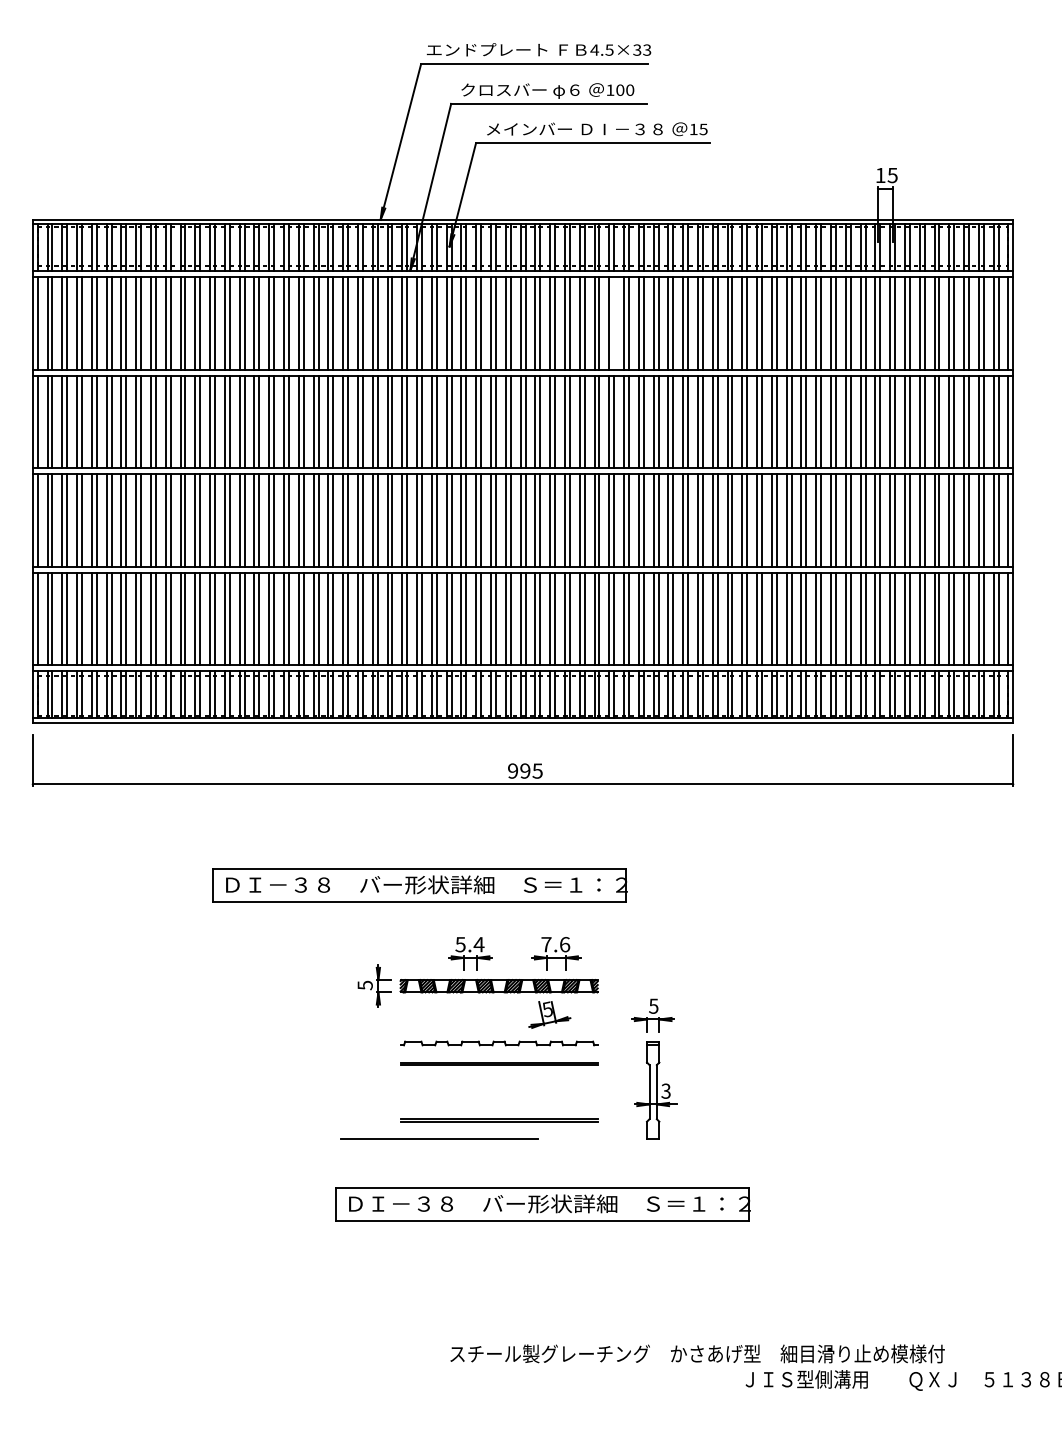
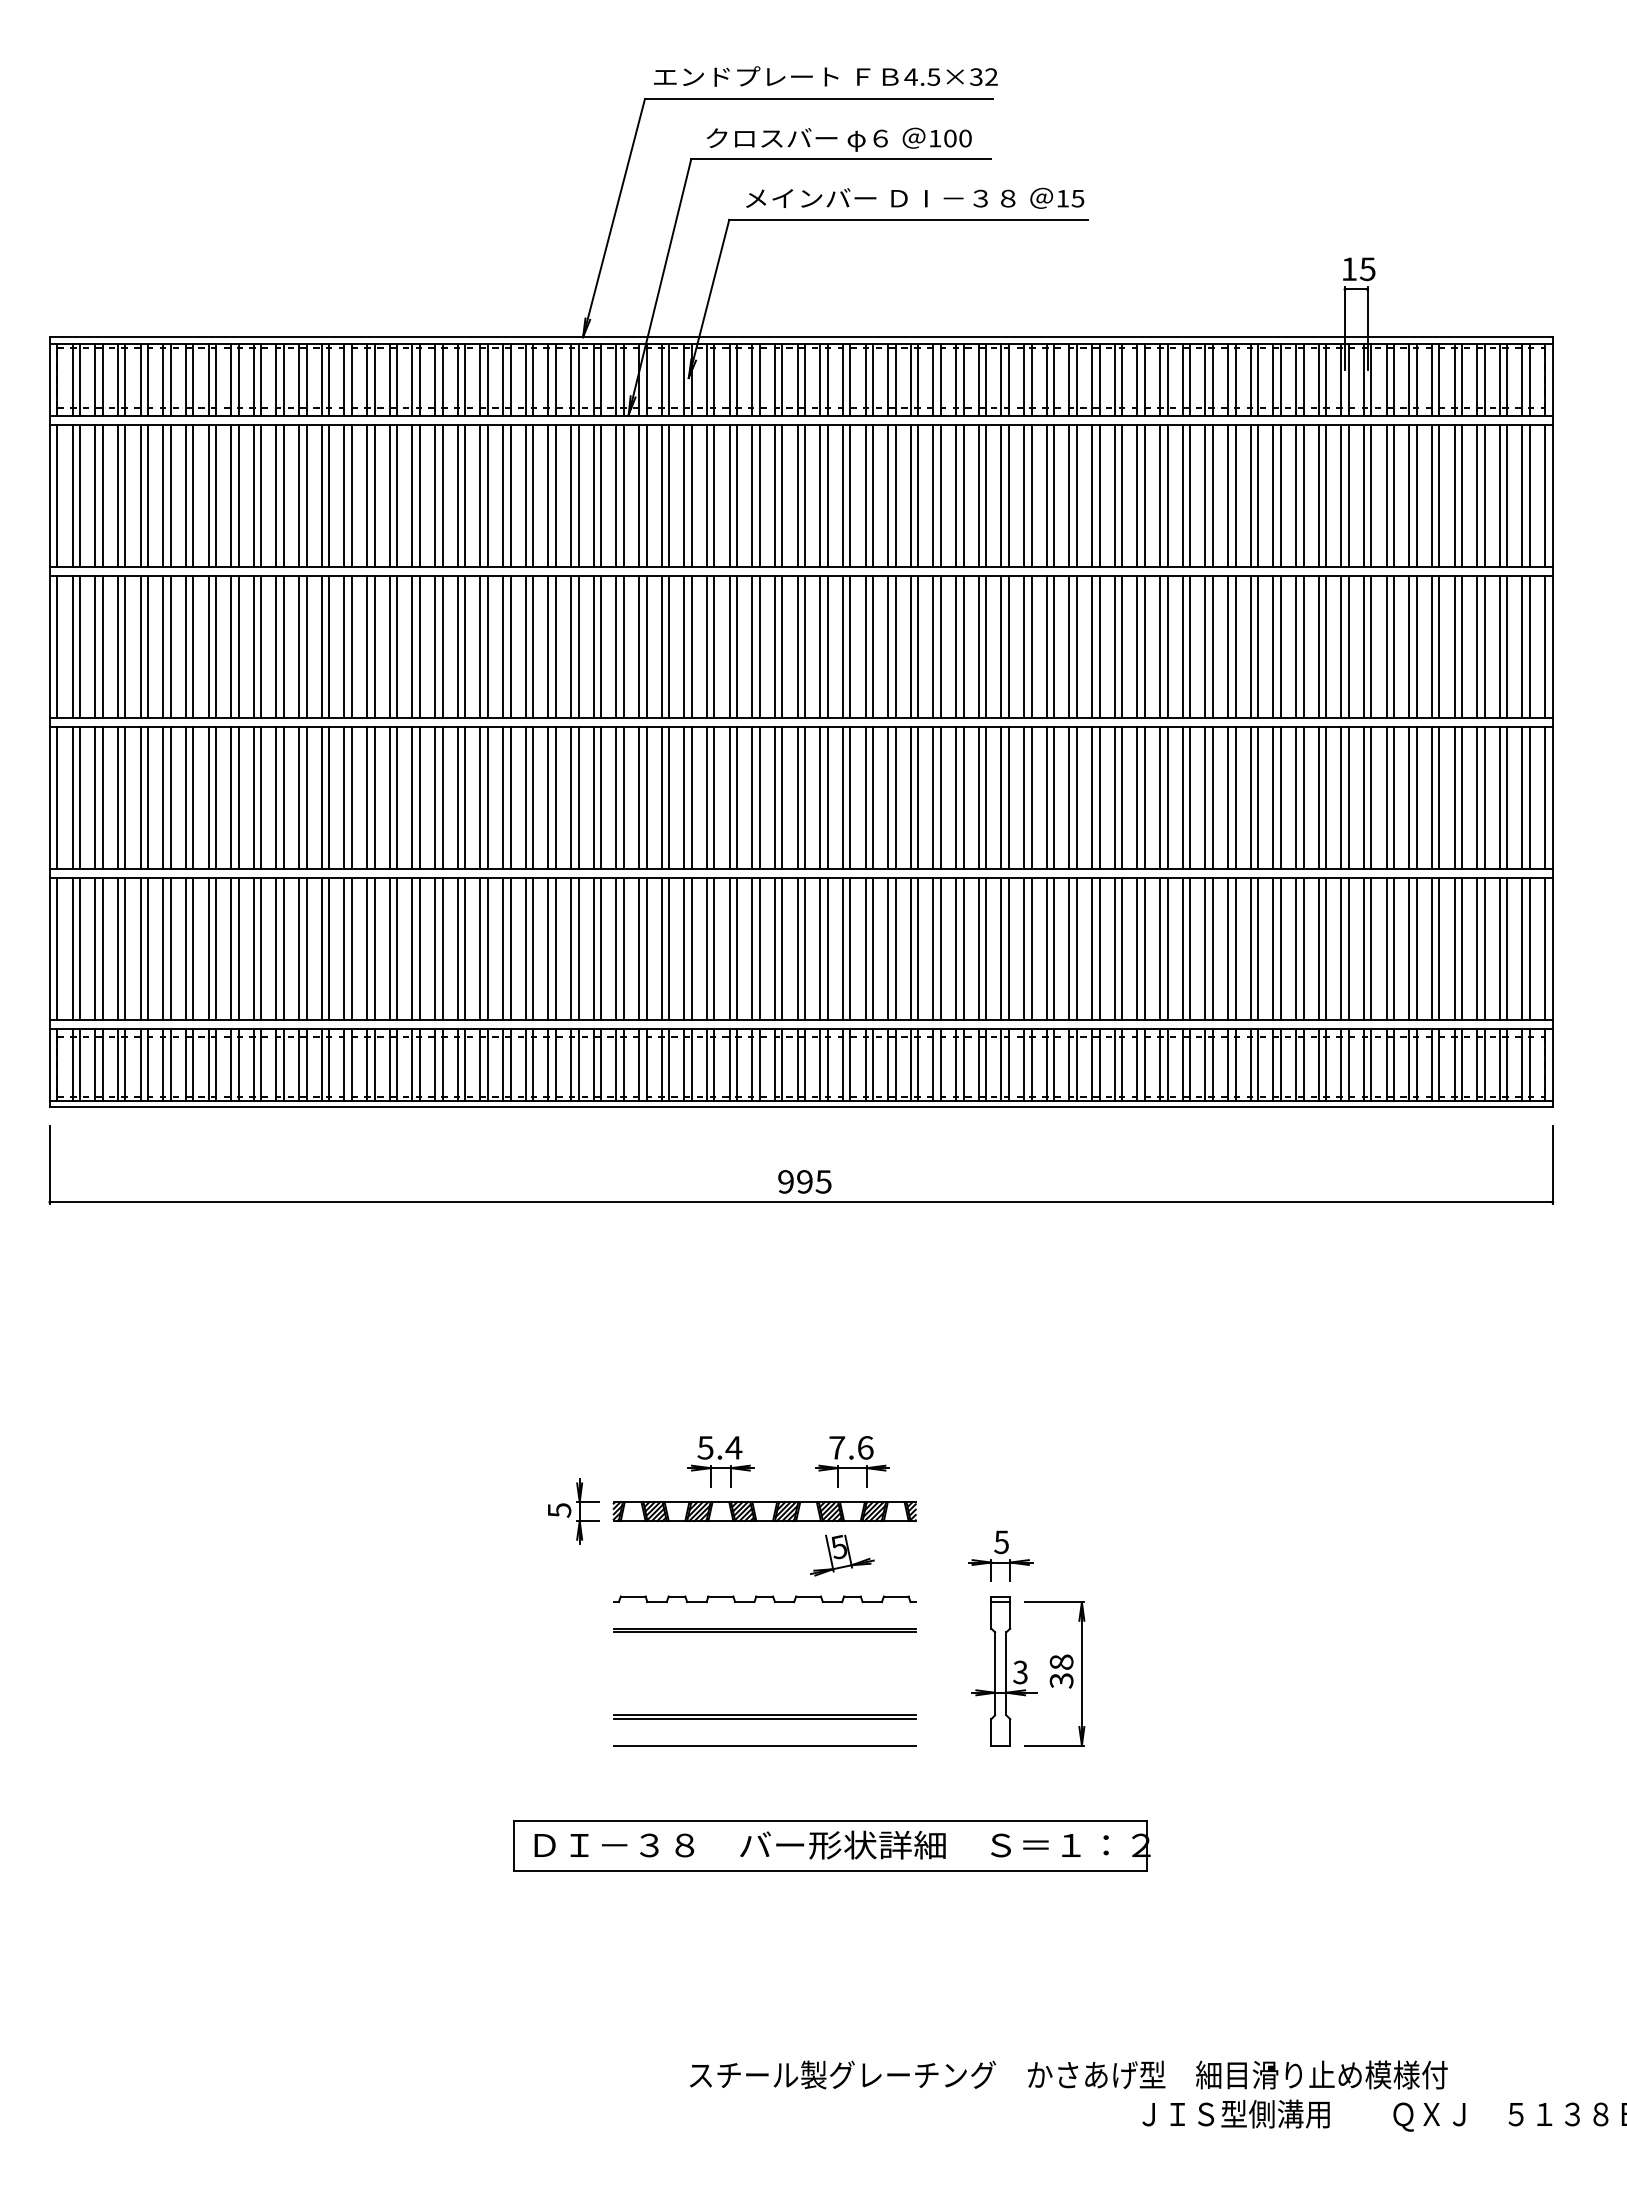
text: (647, 50) -> (992, 77), 4.5×33 -> 4.5×32
line: (614, 323) -> (941, 496), added
part: (419, 885) -> (642, 1357), removed
part: (688, 1091) -> (1054, 1672), added
line: (439, 1138) -> (765, 1744), moved

